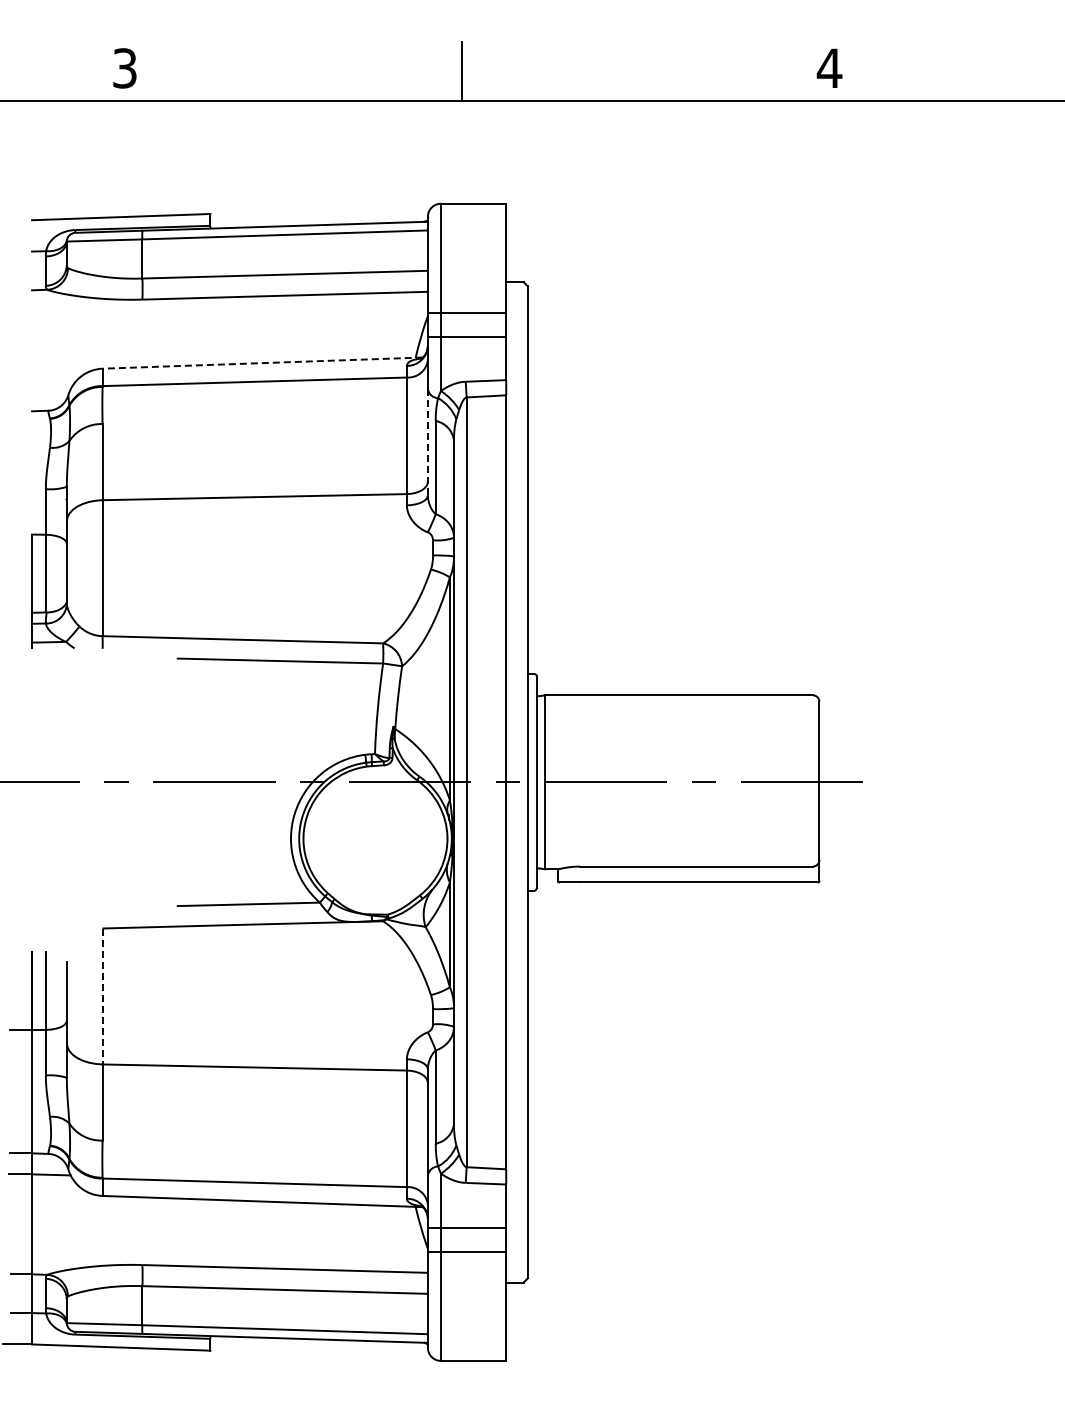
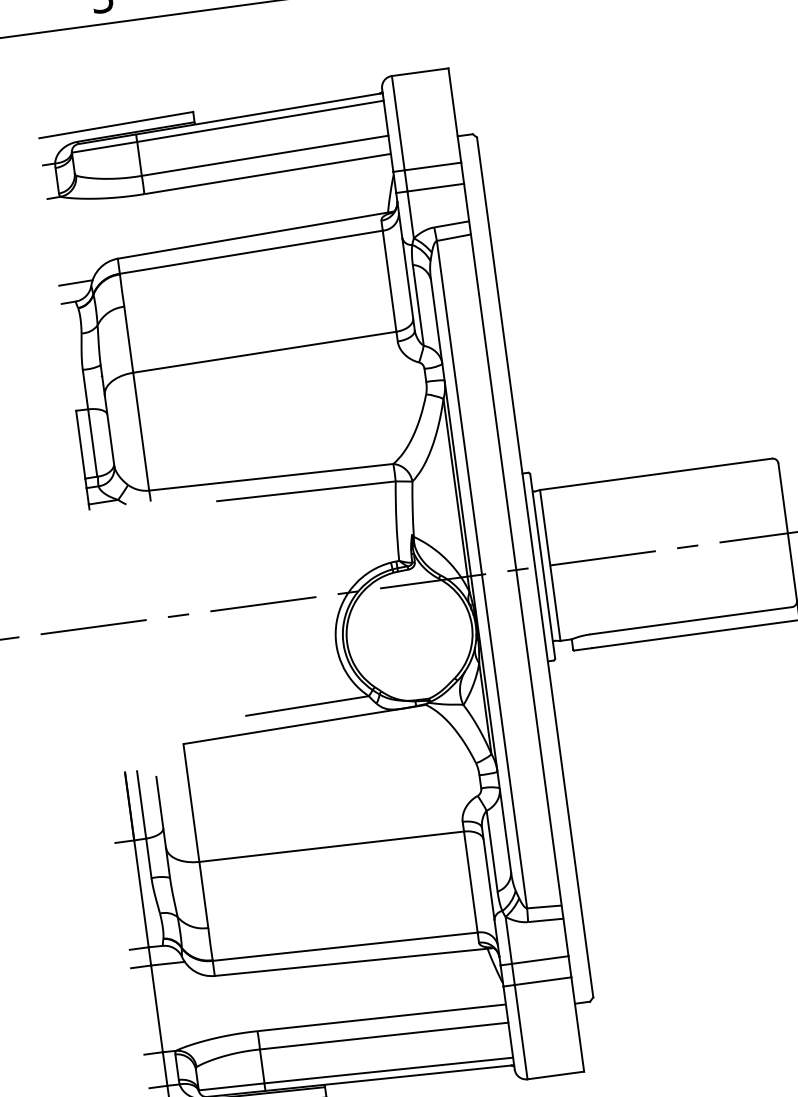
line: (262, 363) -> (255, 235), dashed -> solid
line: (51, 389) -> (76, 282), added
line: (427, 441) -> (408, 283), dashed -> solid
line: (102, 996) -> (191, 803), dashed -> solid

